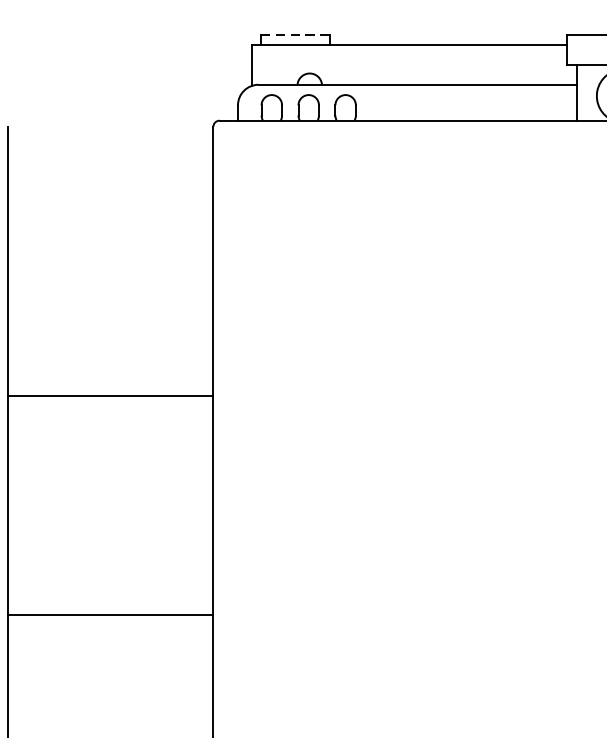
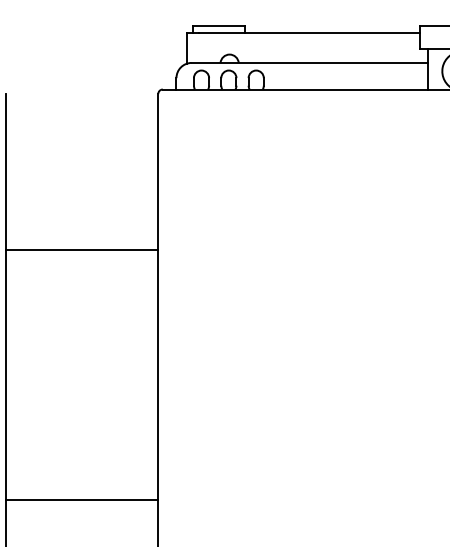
line: (296, 34) -> (219, 25), dashed -> solid
line: (111, 395) -> (82, 249), moved
line: (111, 614) -> (82, 500), moved

